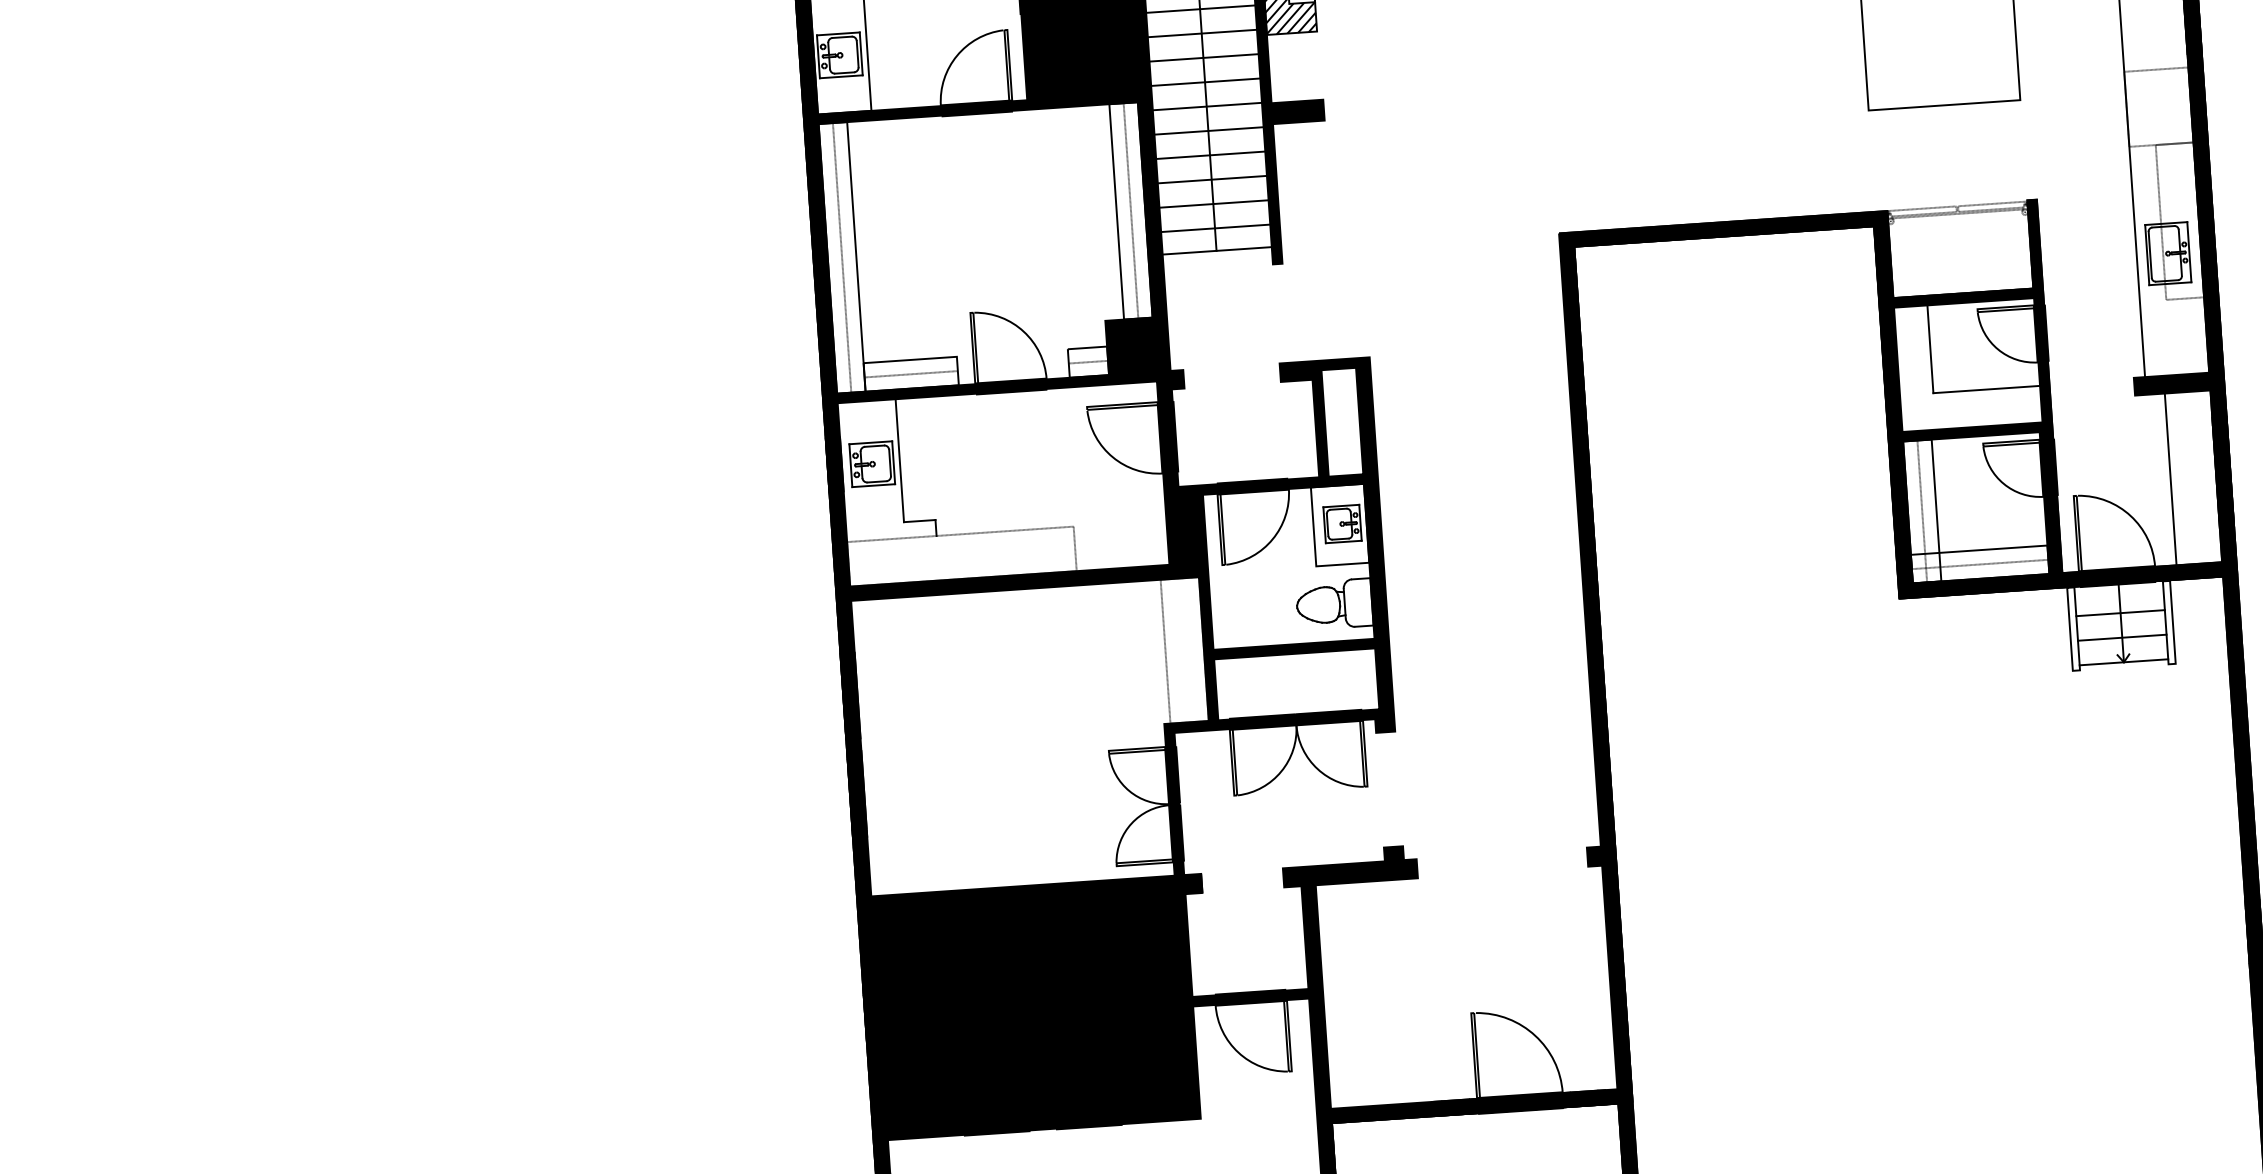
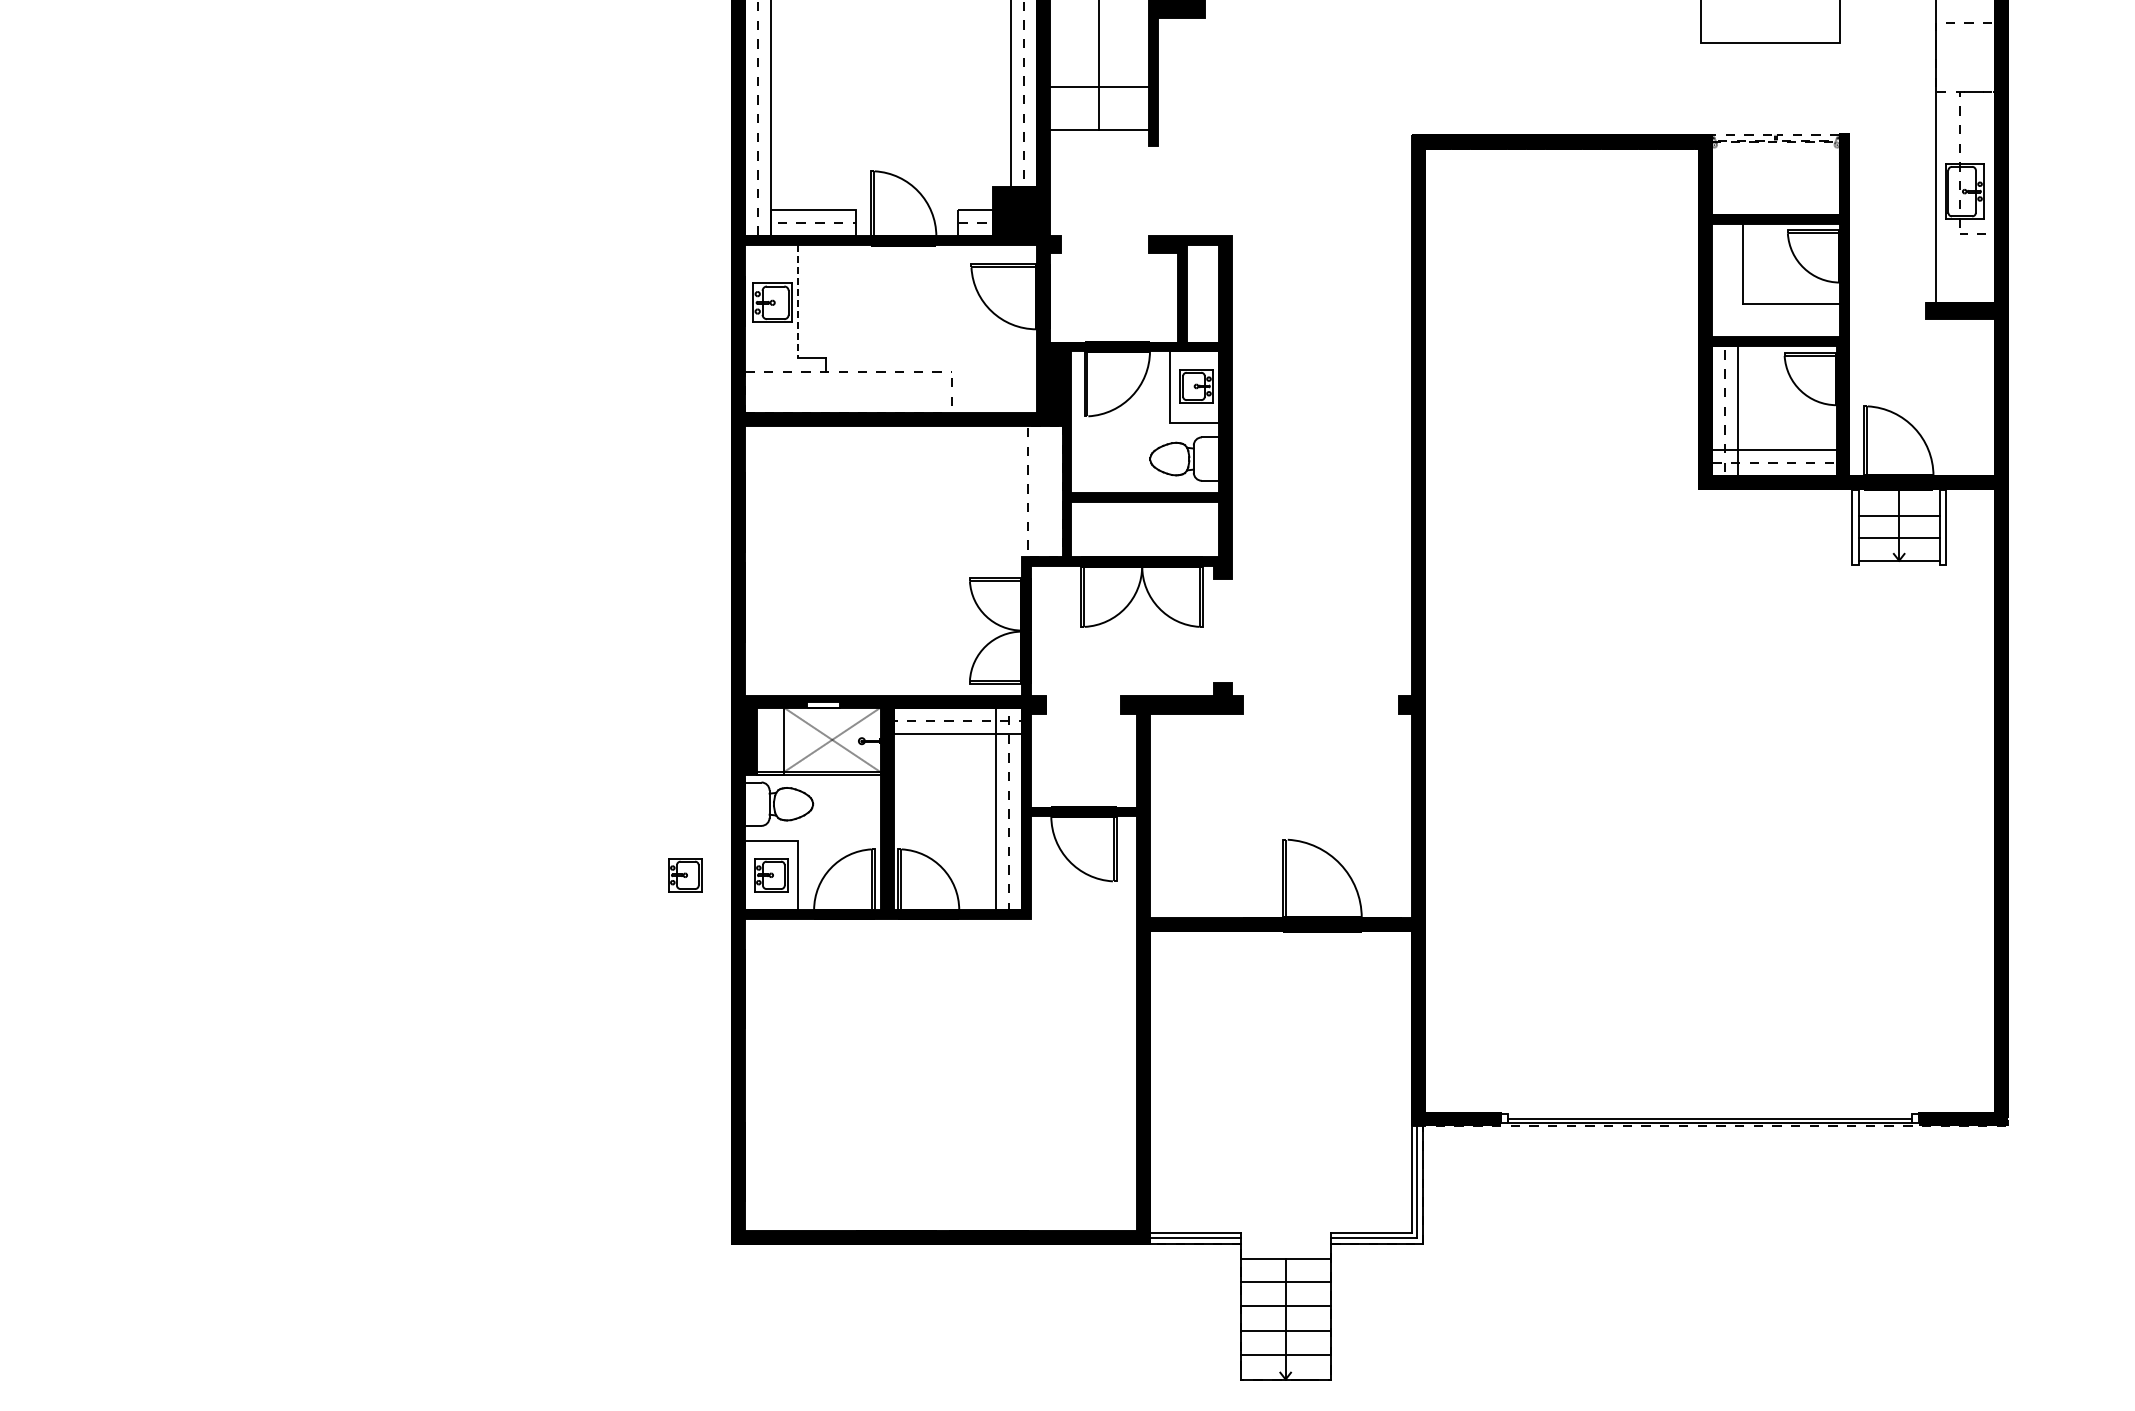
line: (1208, 131) -> (1099, 20), removed
line: (1210, 155) -> (1099, 42), removed
line: (1212, 179) -> (1099, 64), removed
line: (1215, 228) -> (1099, 109), removed
line: (899, 460) -> (797, 301), solid -> dashed
line: (2171, 478) -> (1953, 396), removed
part: (819, 1097) -> (685, 875), added

